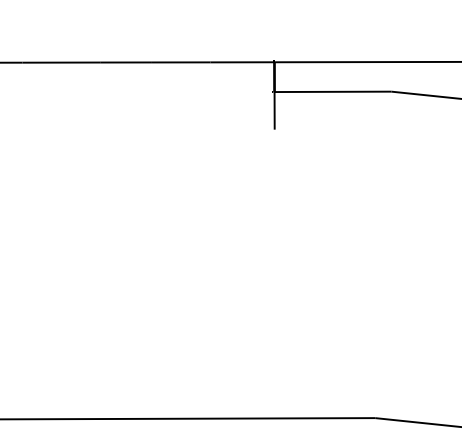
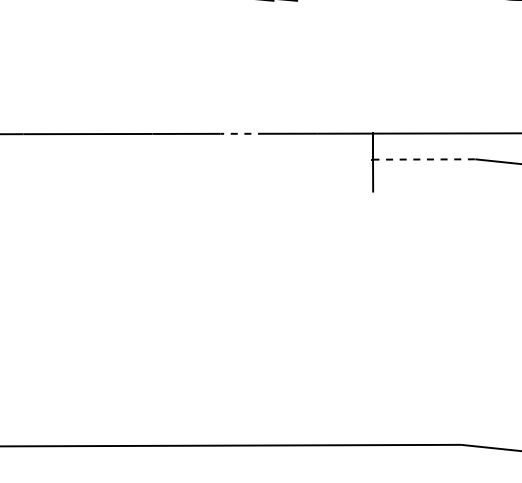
line: (125, 62) -> (242, 133), solid -> dashed
line: (333, 91) -> (424, 159), solid -> dashed

